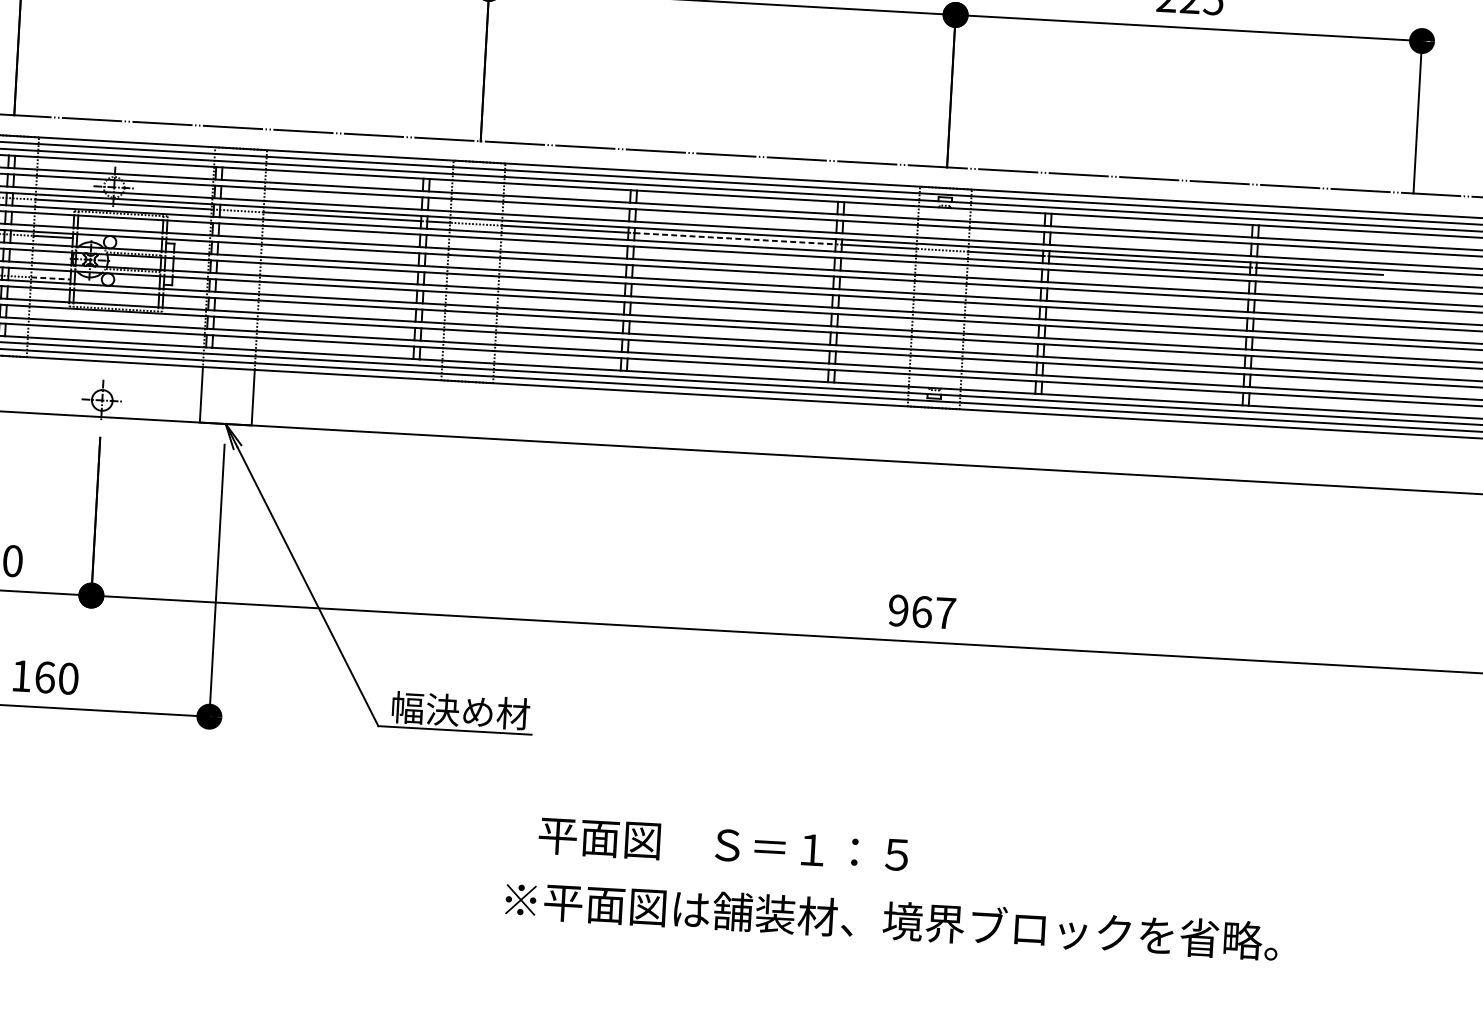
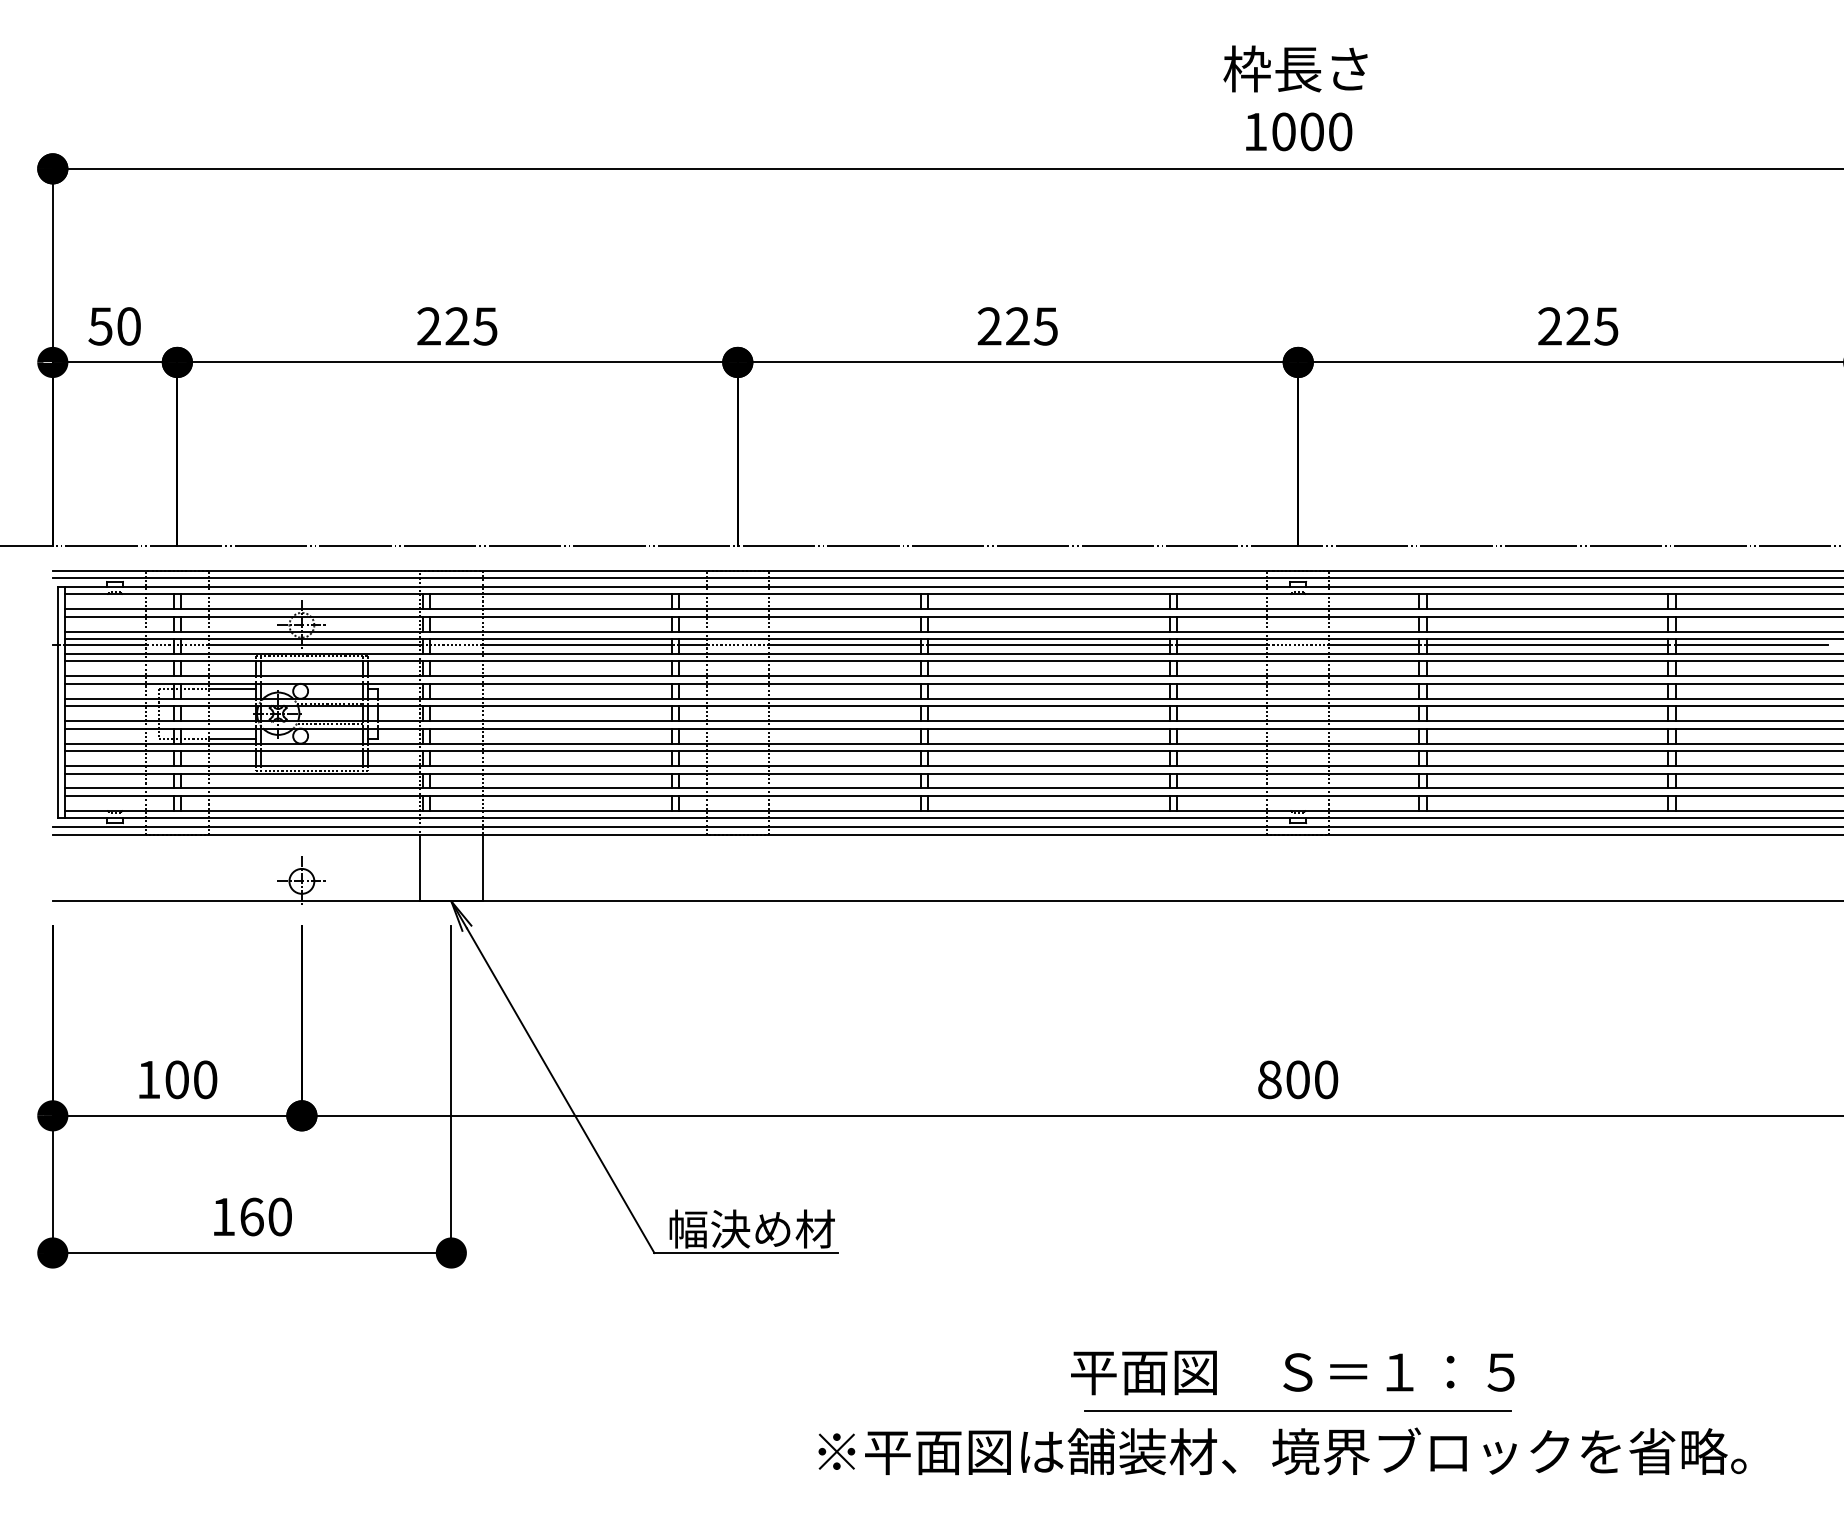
line: (735, 238) -> (1049, 645), dashed -> solid
line: (51, 278) -> (232, 738), dashed -> solid
text: (922, 611) -> (1298, 1079), 967 -> 800
text: (723, 845) -> (1292, 1372), moved
line: (907, 888) -> (1298, 1411), added

